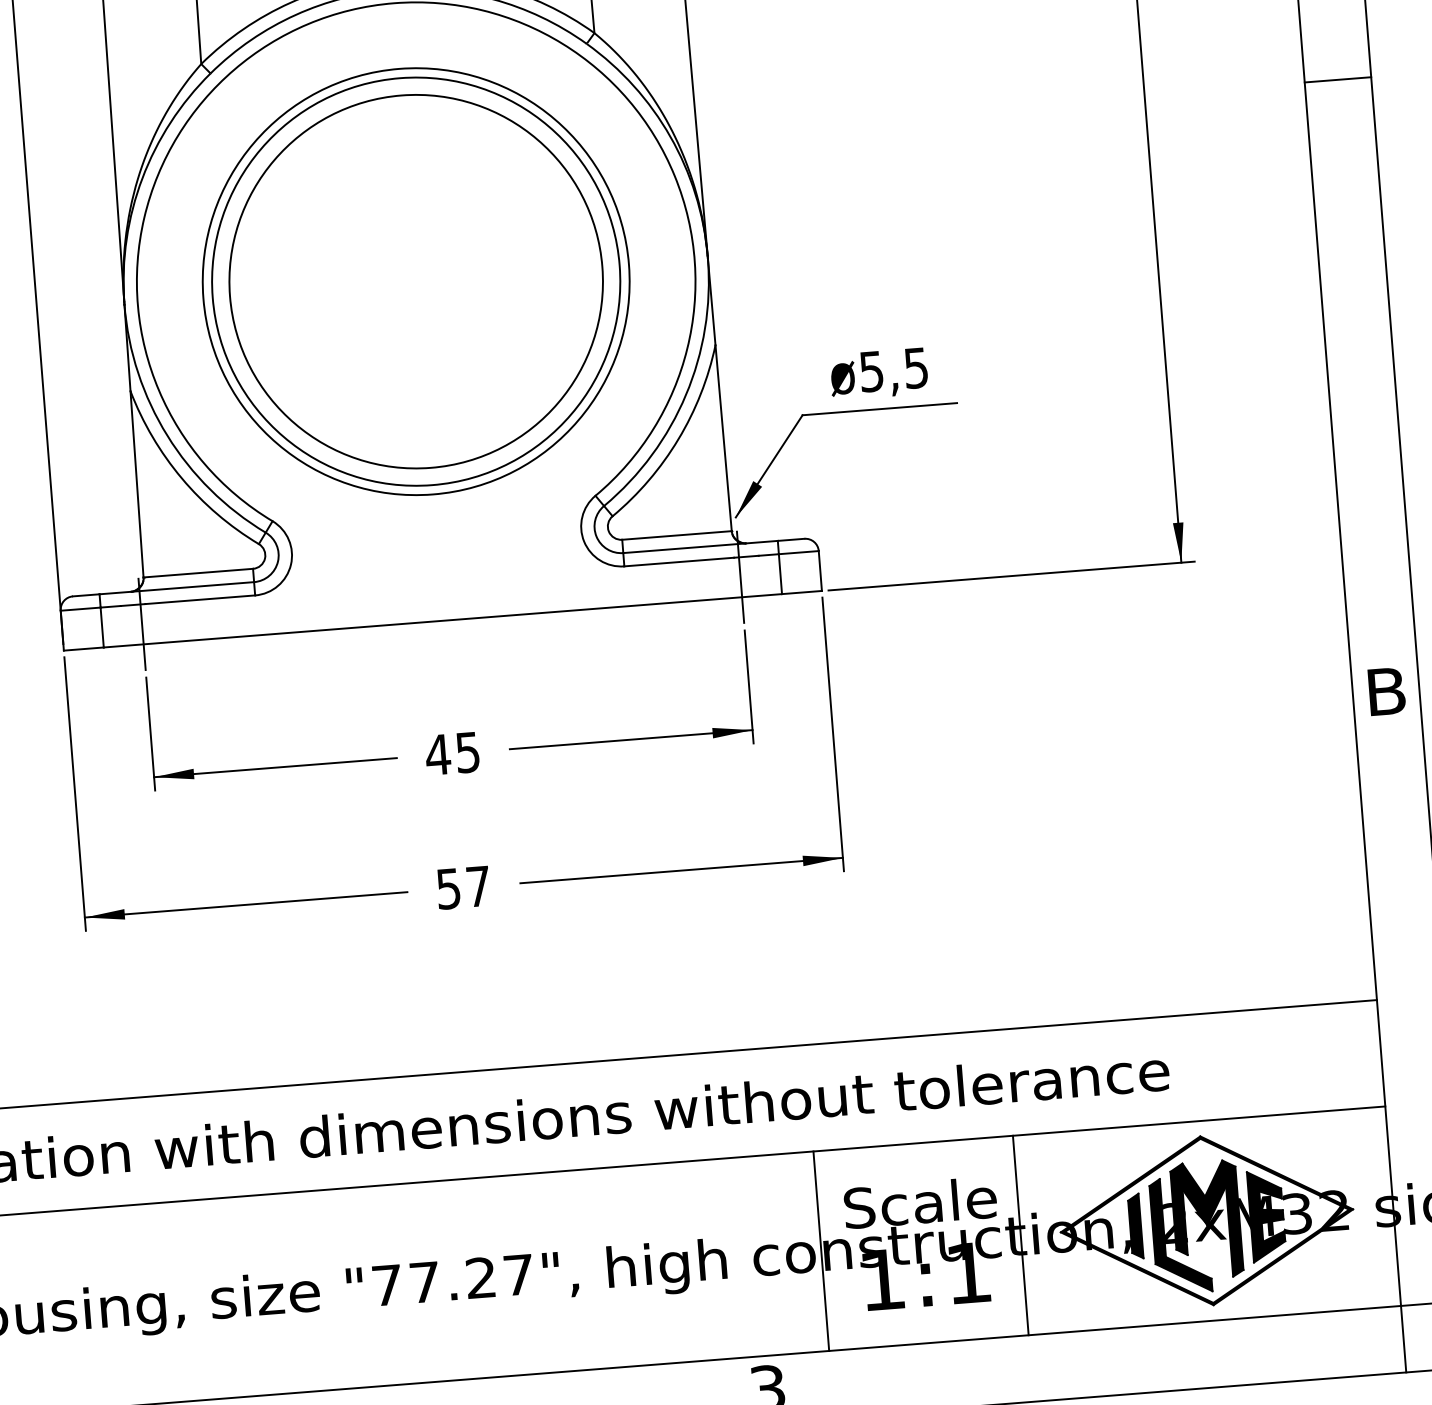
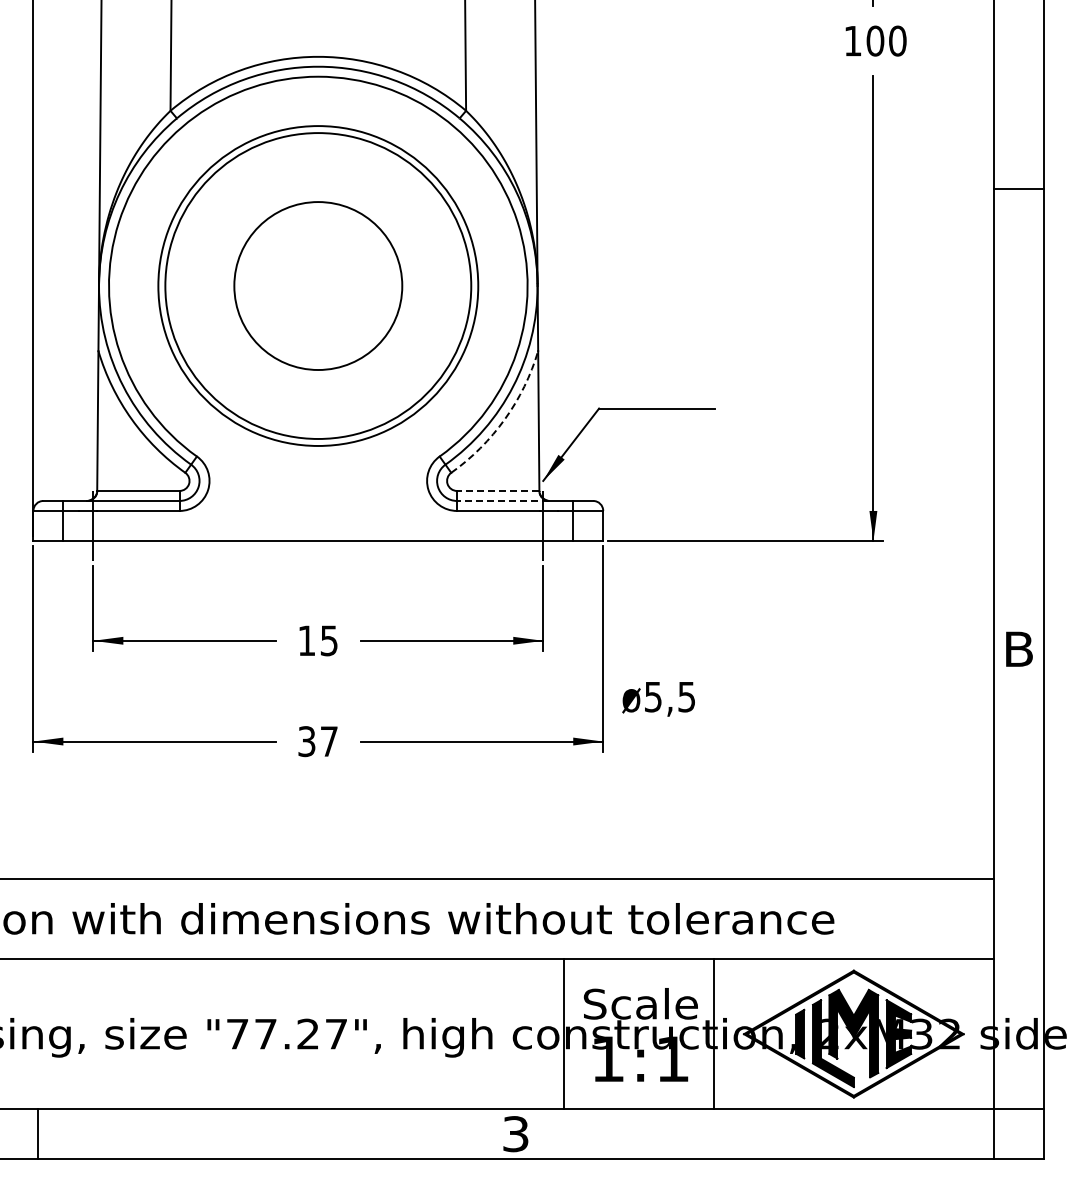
circle: (416, 280) -> (318, 285), size x0.6
text: (878, 374) -> (658, 699), moved
arc: (677, 439) -> (504, 419), solid -> dashed
line: (675, 534) -> (497, 490), solid -> dashed
line: (683, 547) -> (502, 500), solid -> dashed
text: (437, 754) -> (306, 640), 45 -> 15
text: (449, 888) -> (307, 741), 57 -> 37

